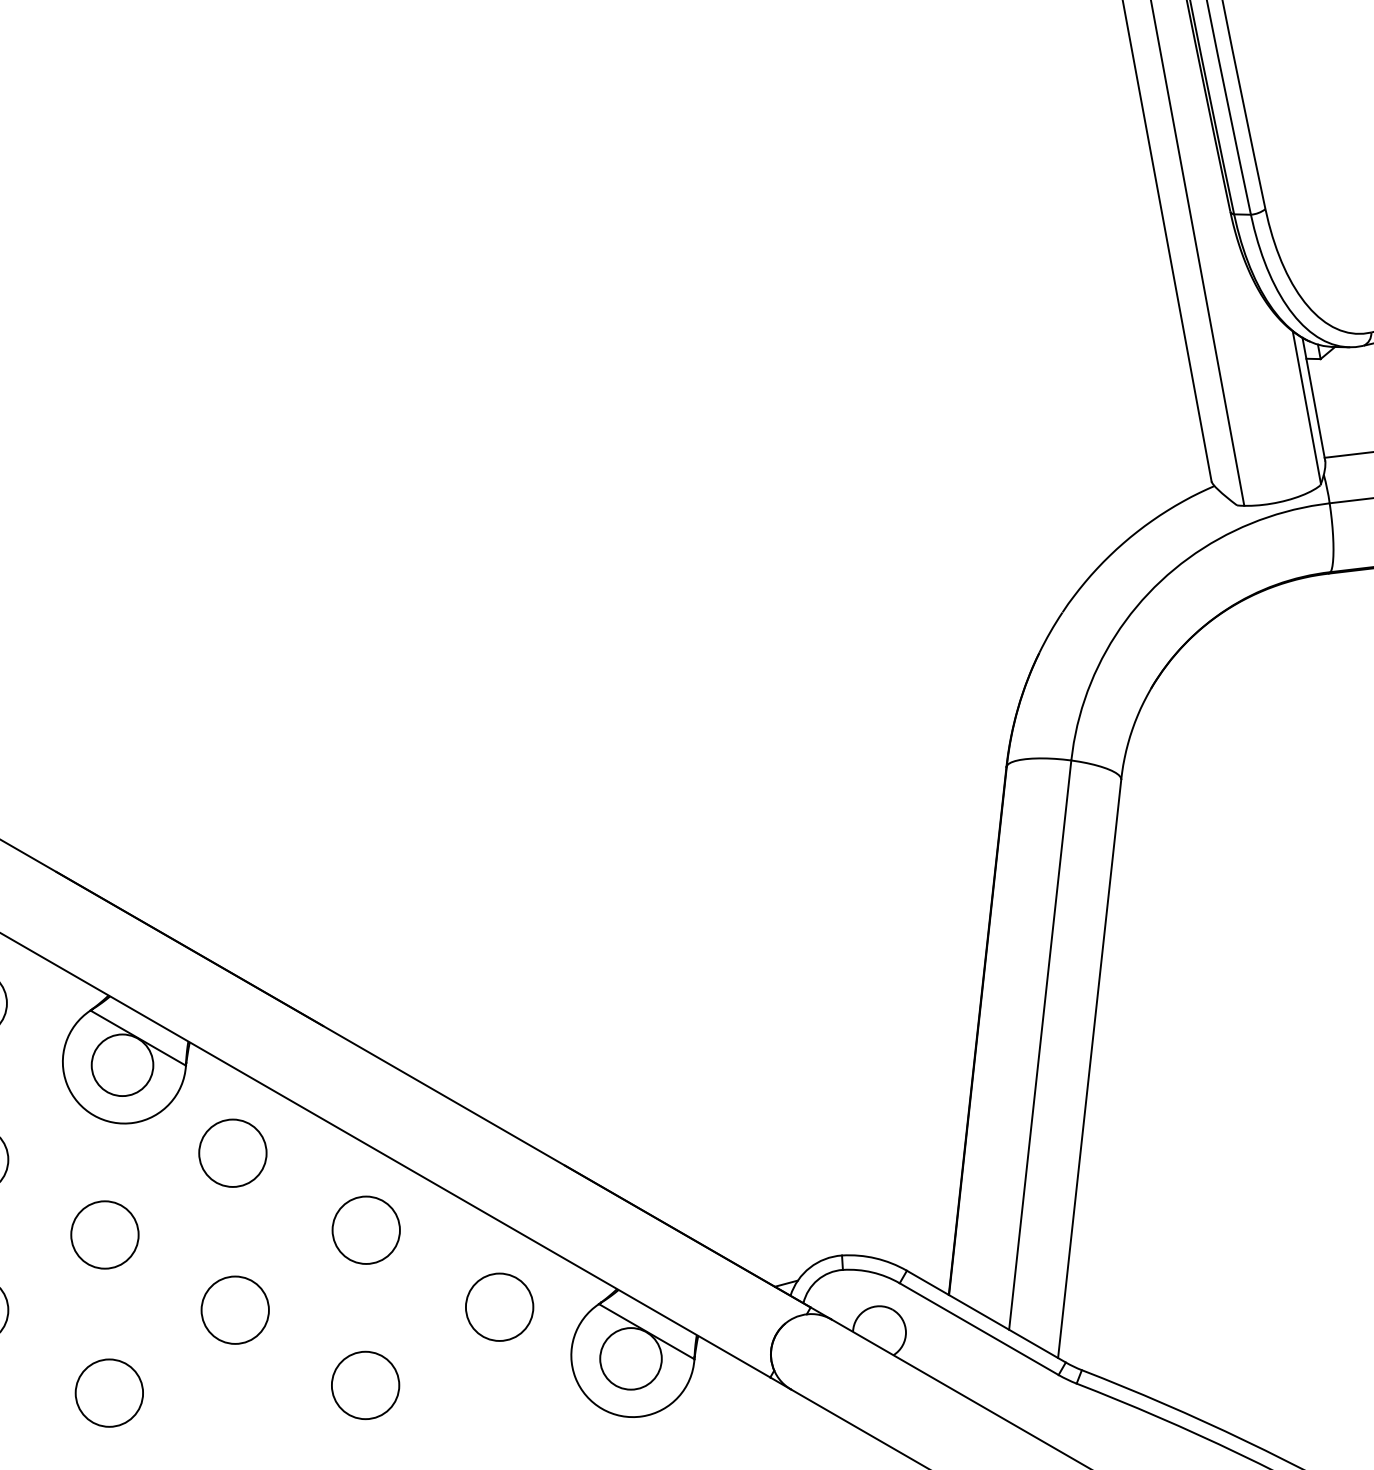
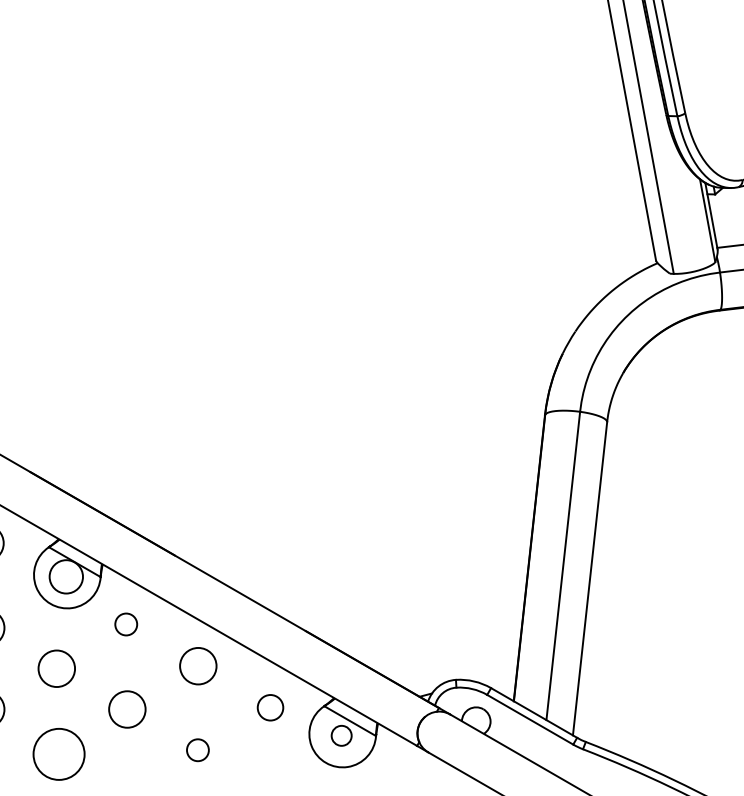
circle: (233, 1153) -> (126, 624), size x0.6
circle: (499, 1306) -> (270, 707), size x0.7
circle: (630, 1358) -> (341, 735), size x0.6
circle: (364, 1385) -> (197, 750), size x0.6
circle: (109, 1393) -> (59, 754), size x1.4

